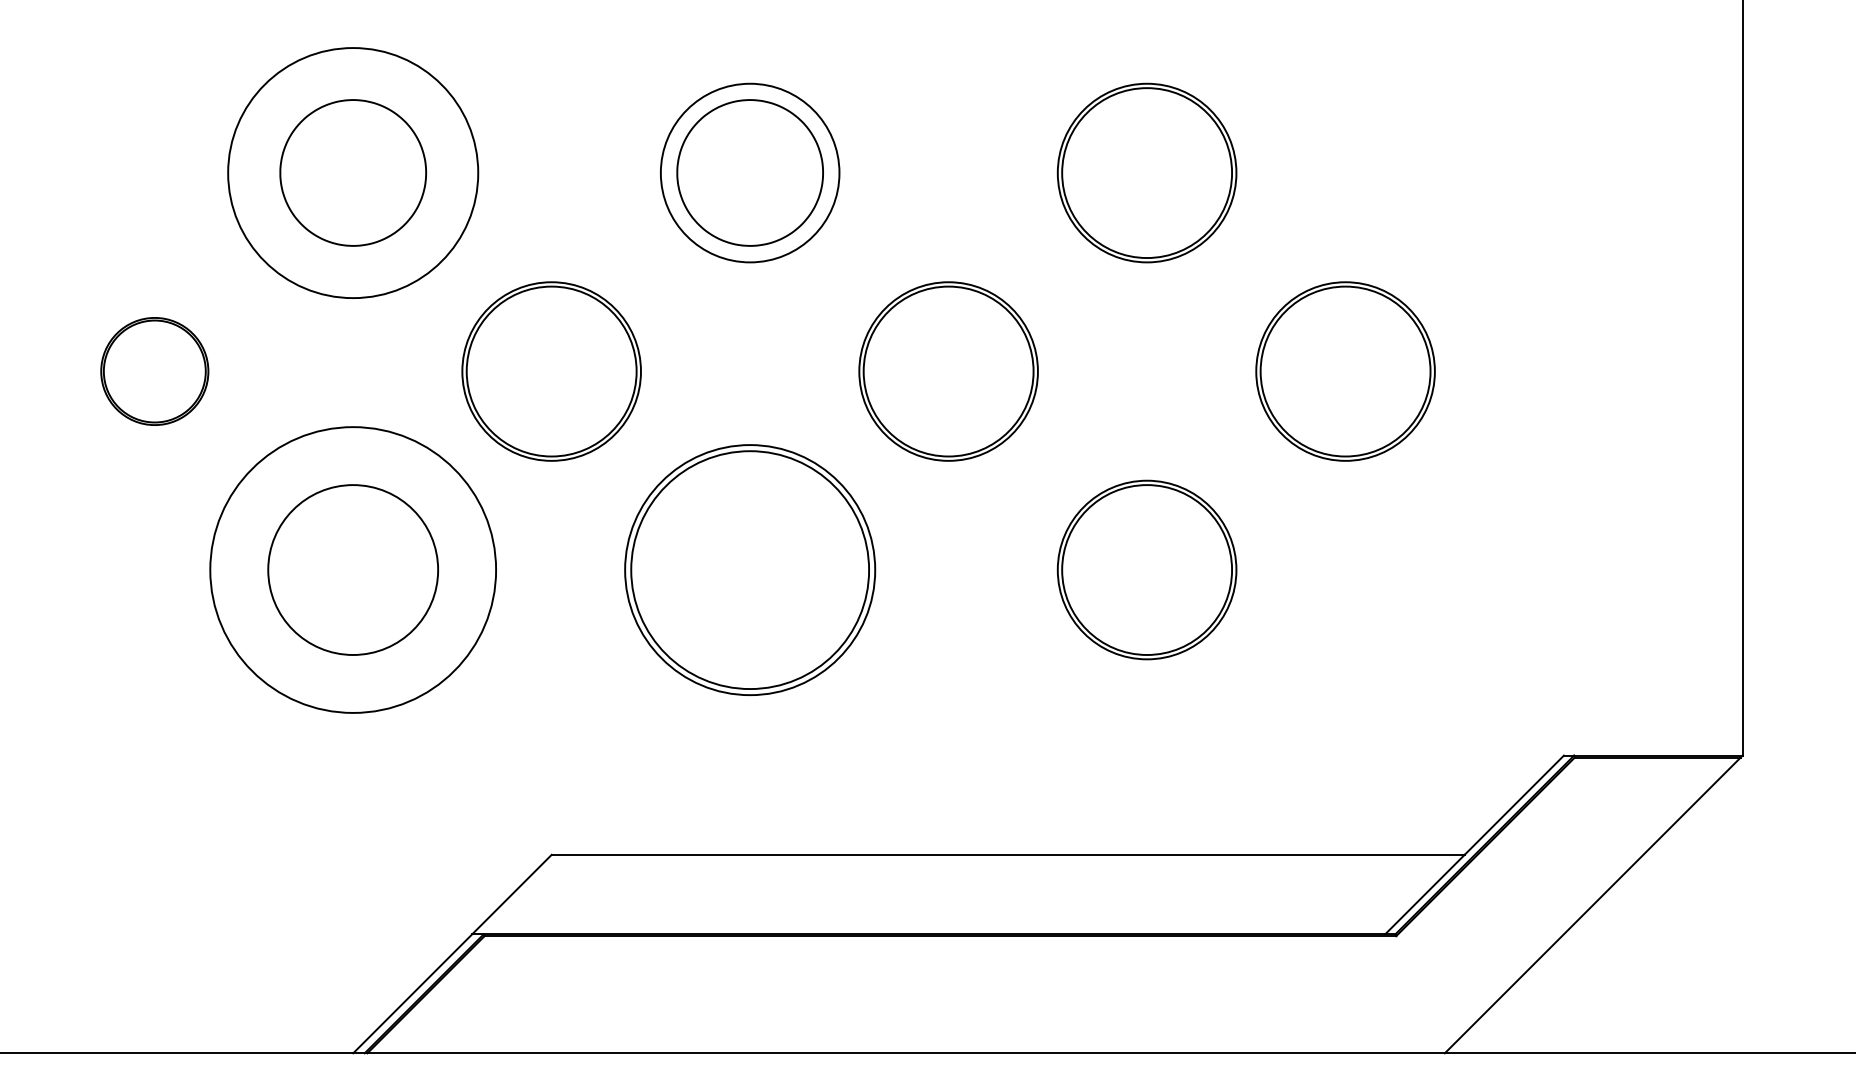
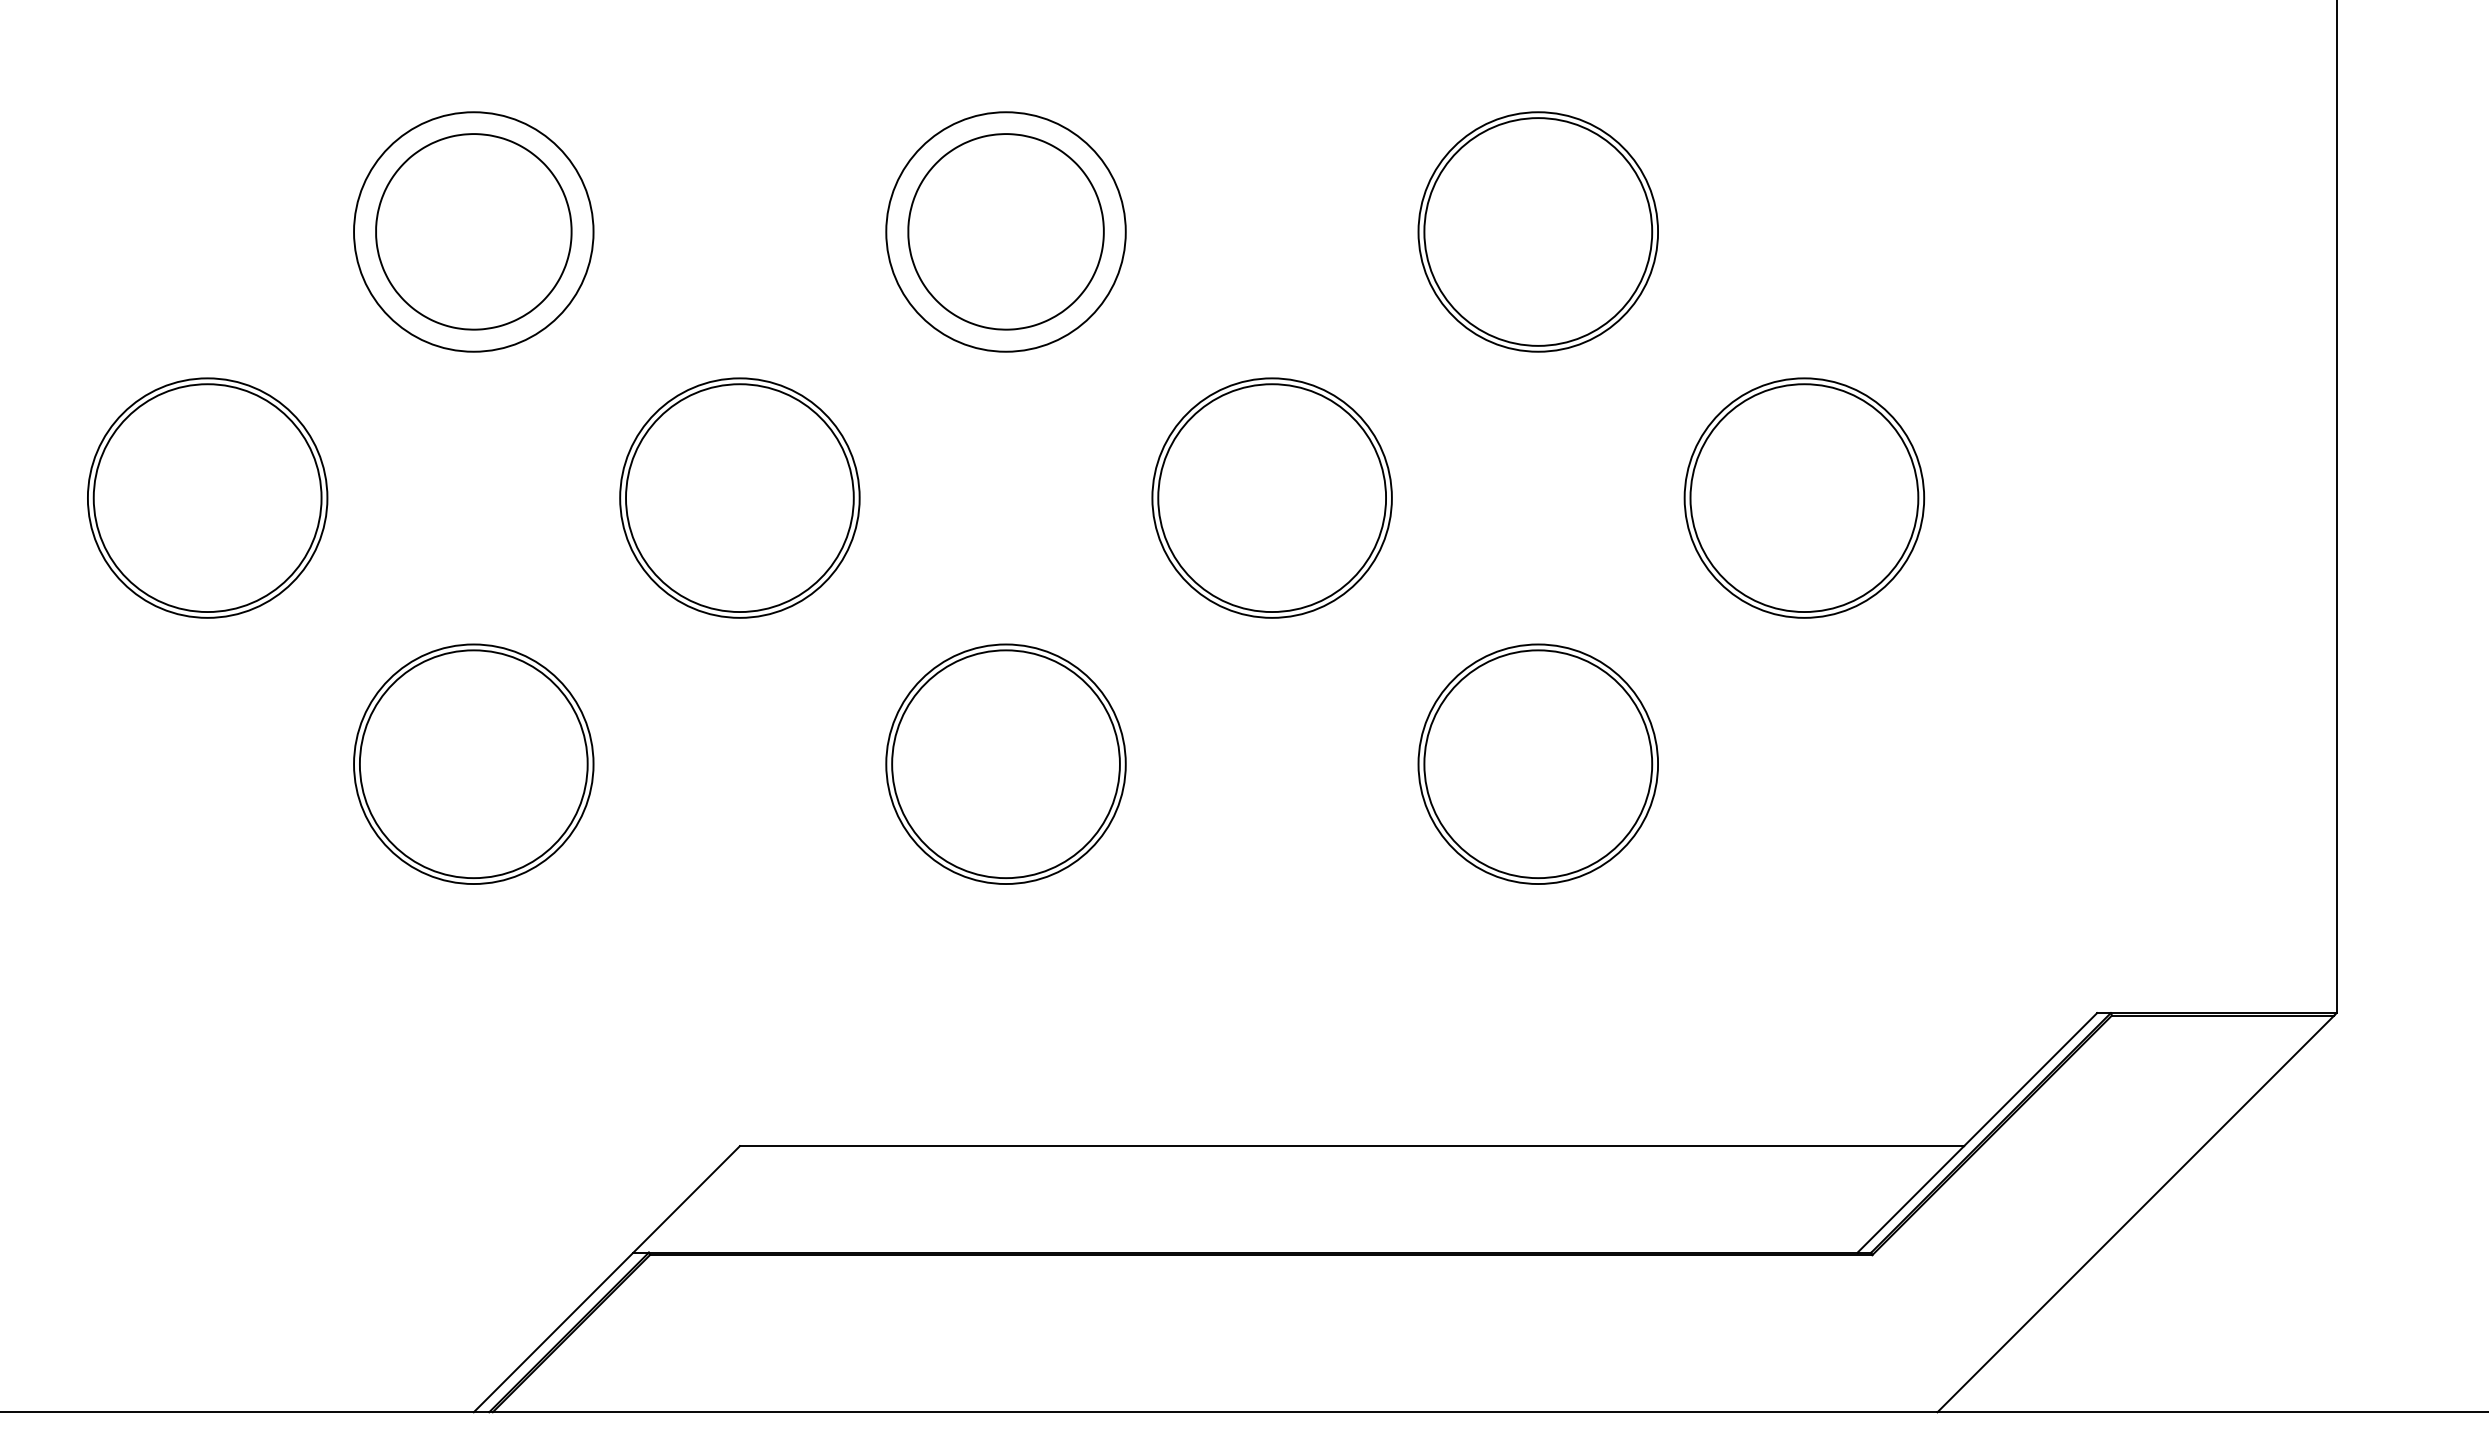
circle: (352, 172) -> (473, 231), size x0.71
part: (154, 371) -> (207, 497), size x1.67
part: (749, 569) -> (1005, 763), size x0.71
circle: (352, 570) -> (473, 764), size x0.62

